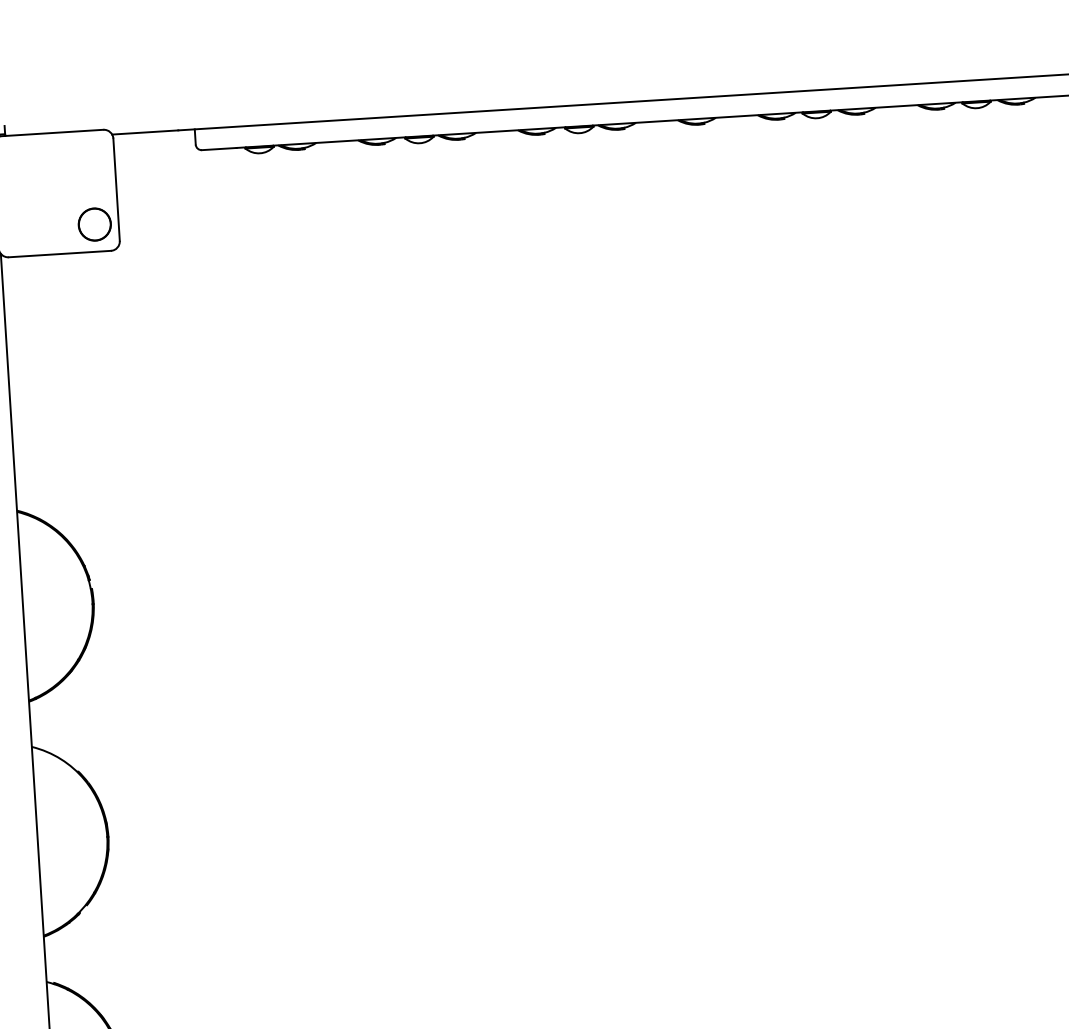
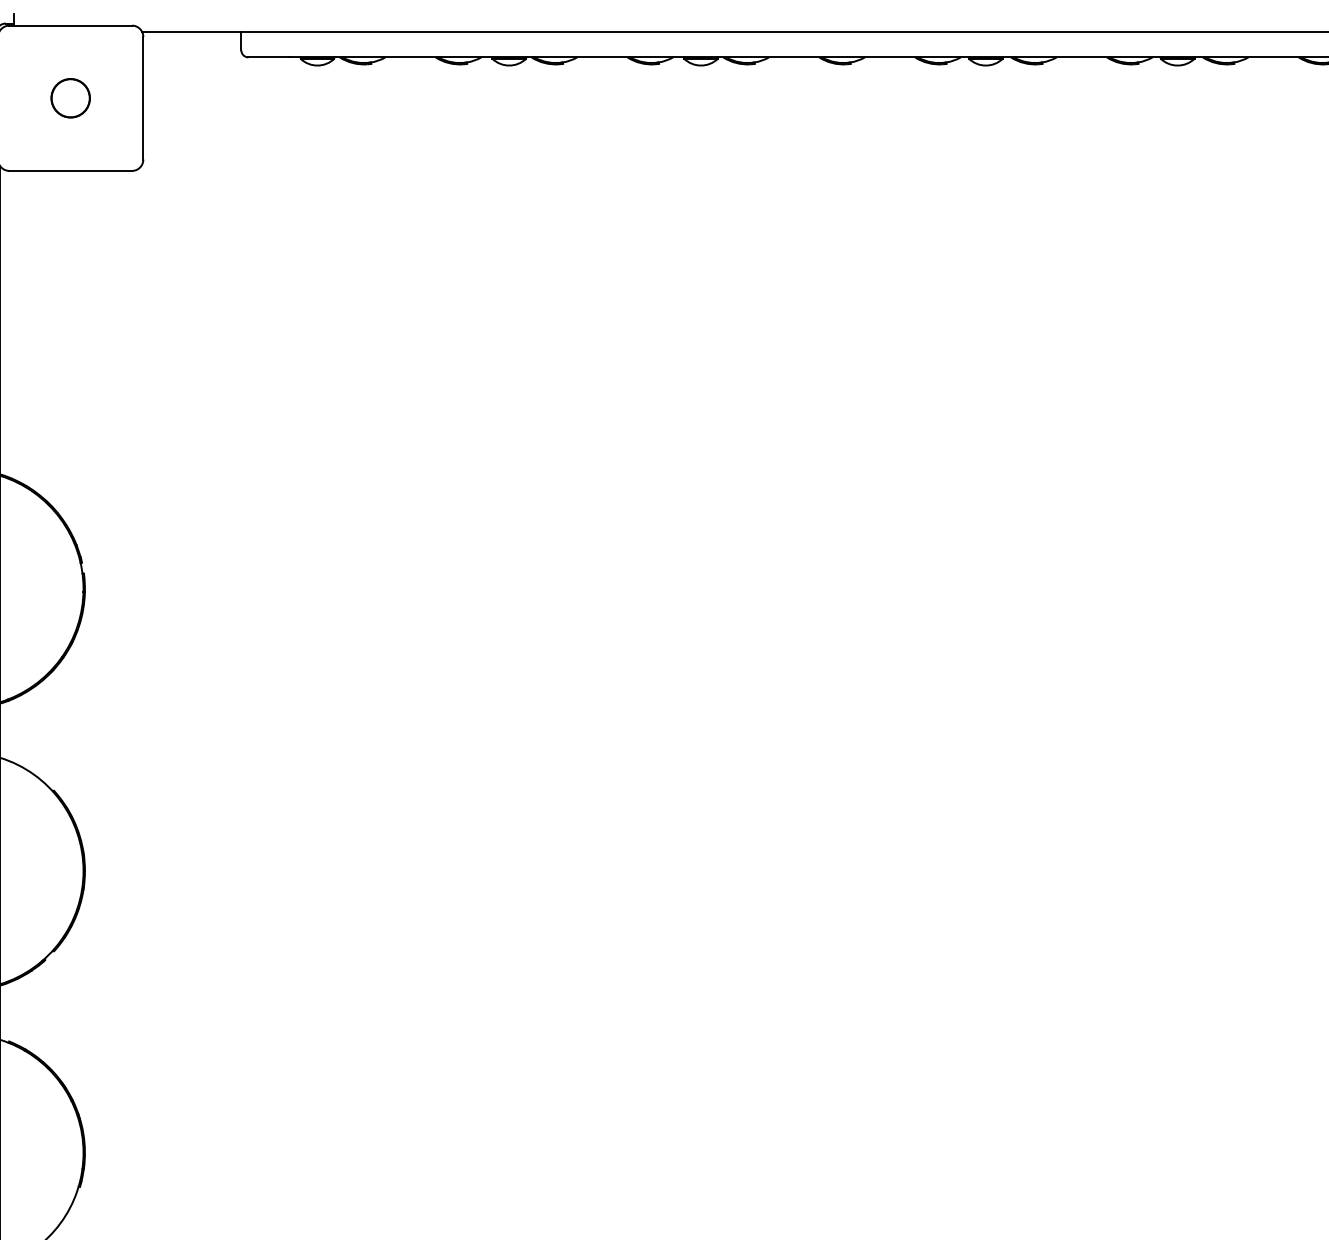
circle: (94, 224) -> (70, 98), moved

